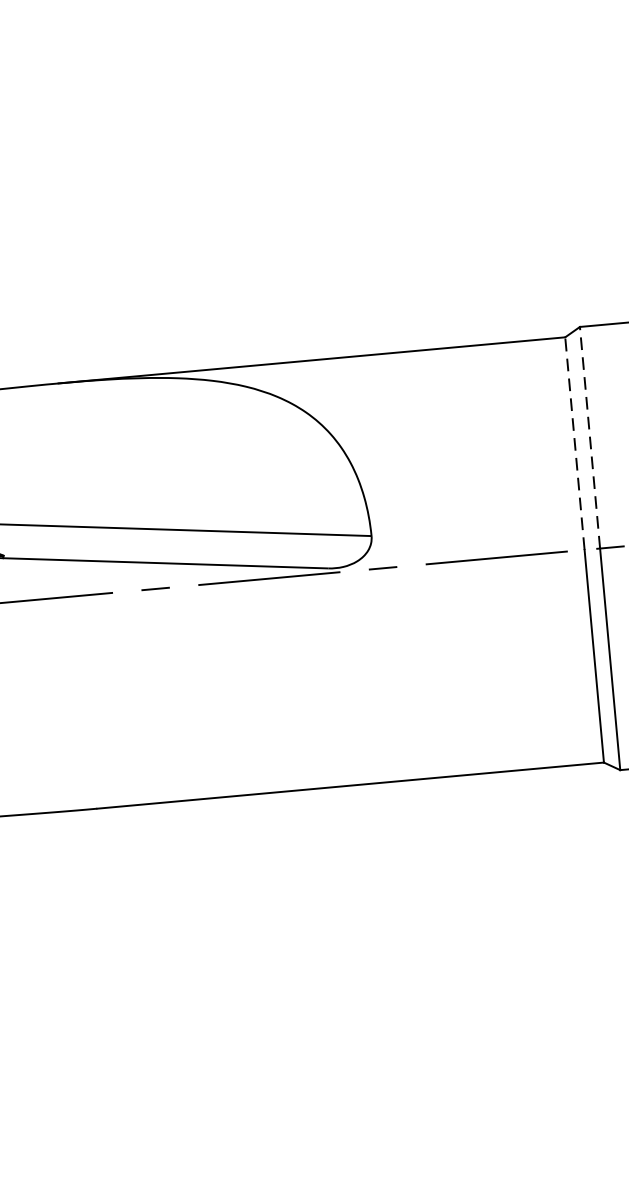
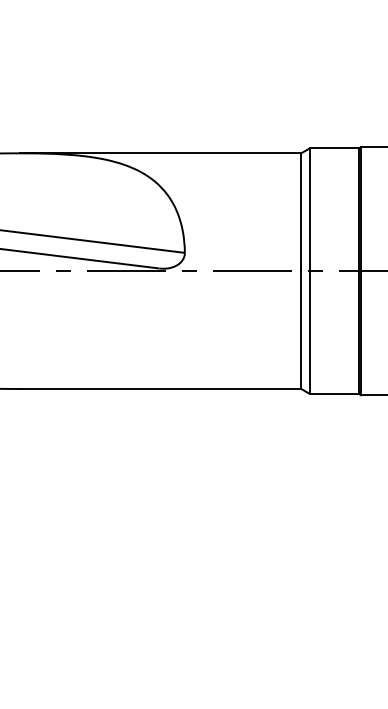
line: (589, 437) -> (309, 209), dashed -> solid
line: (575, 444) -> (301, 212), dashed -> solid

